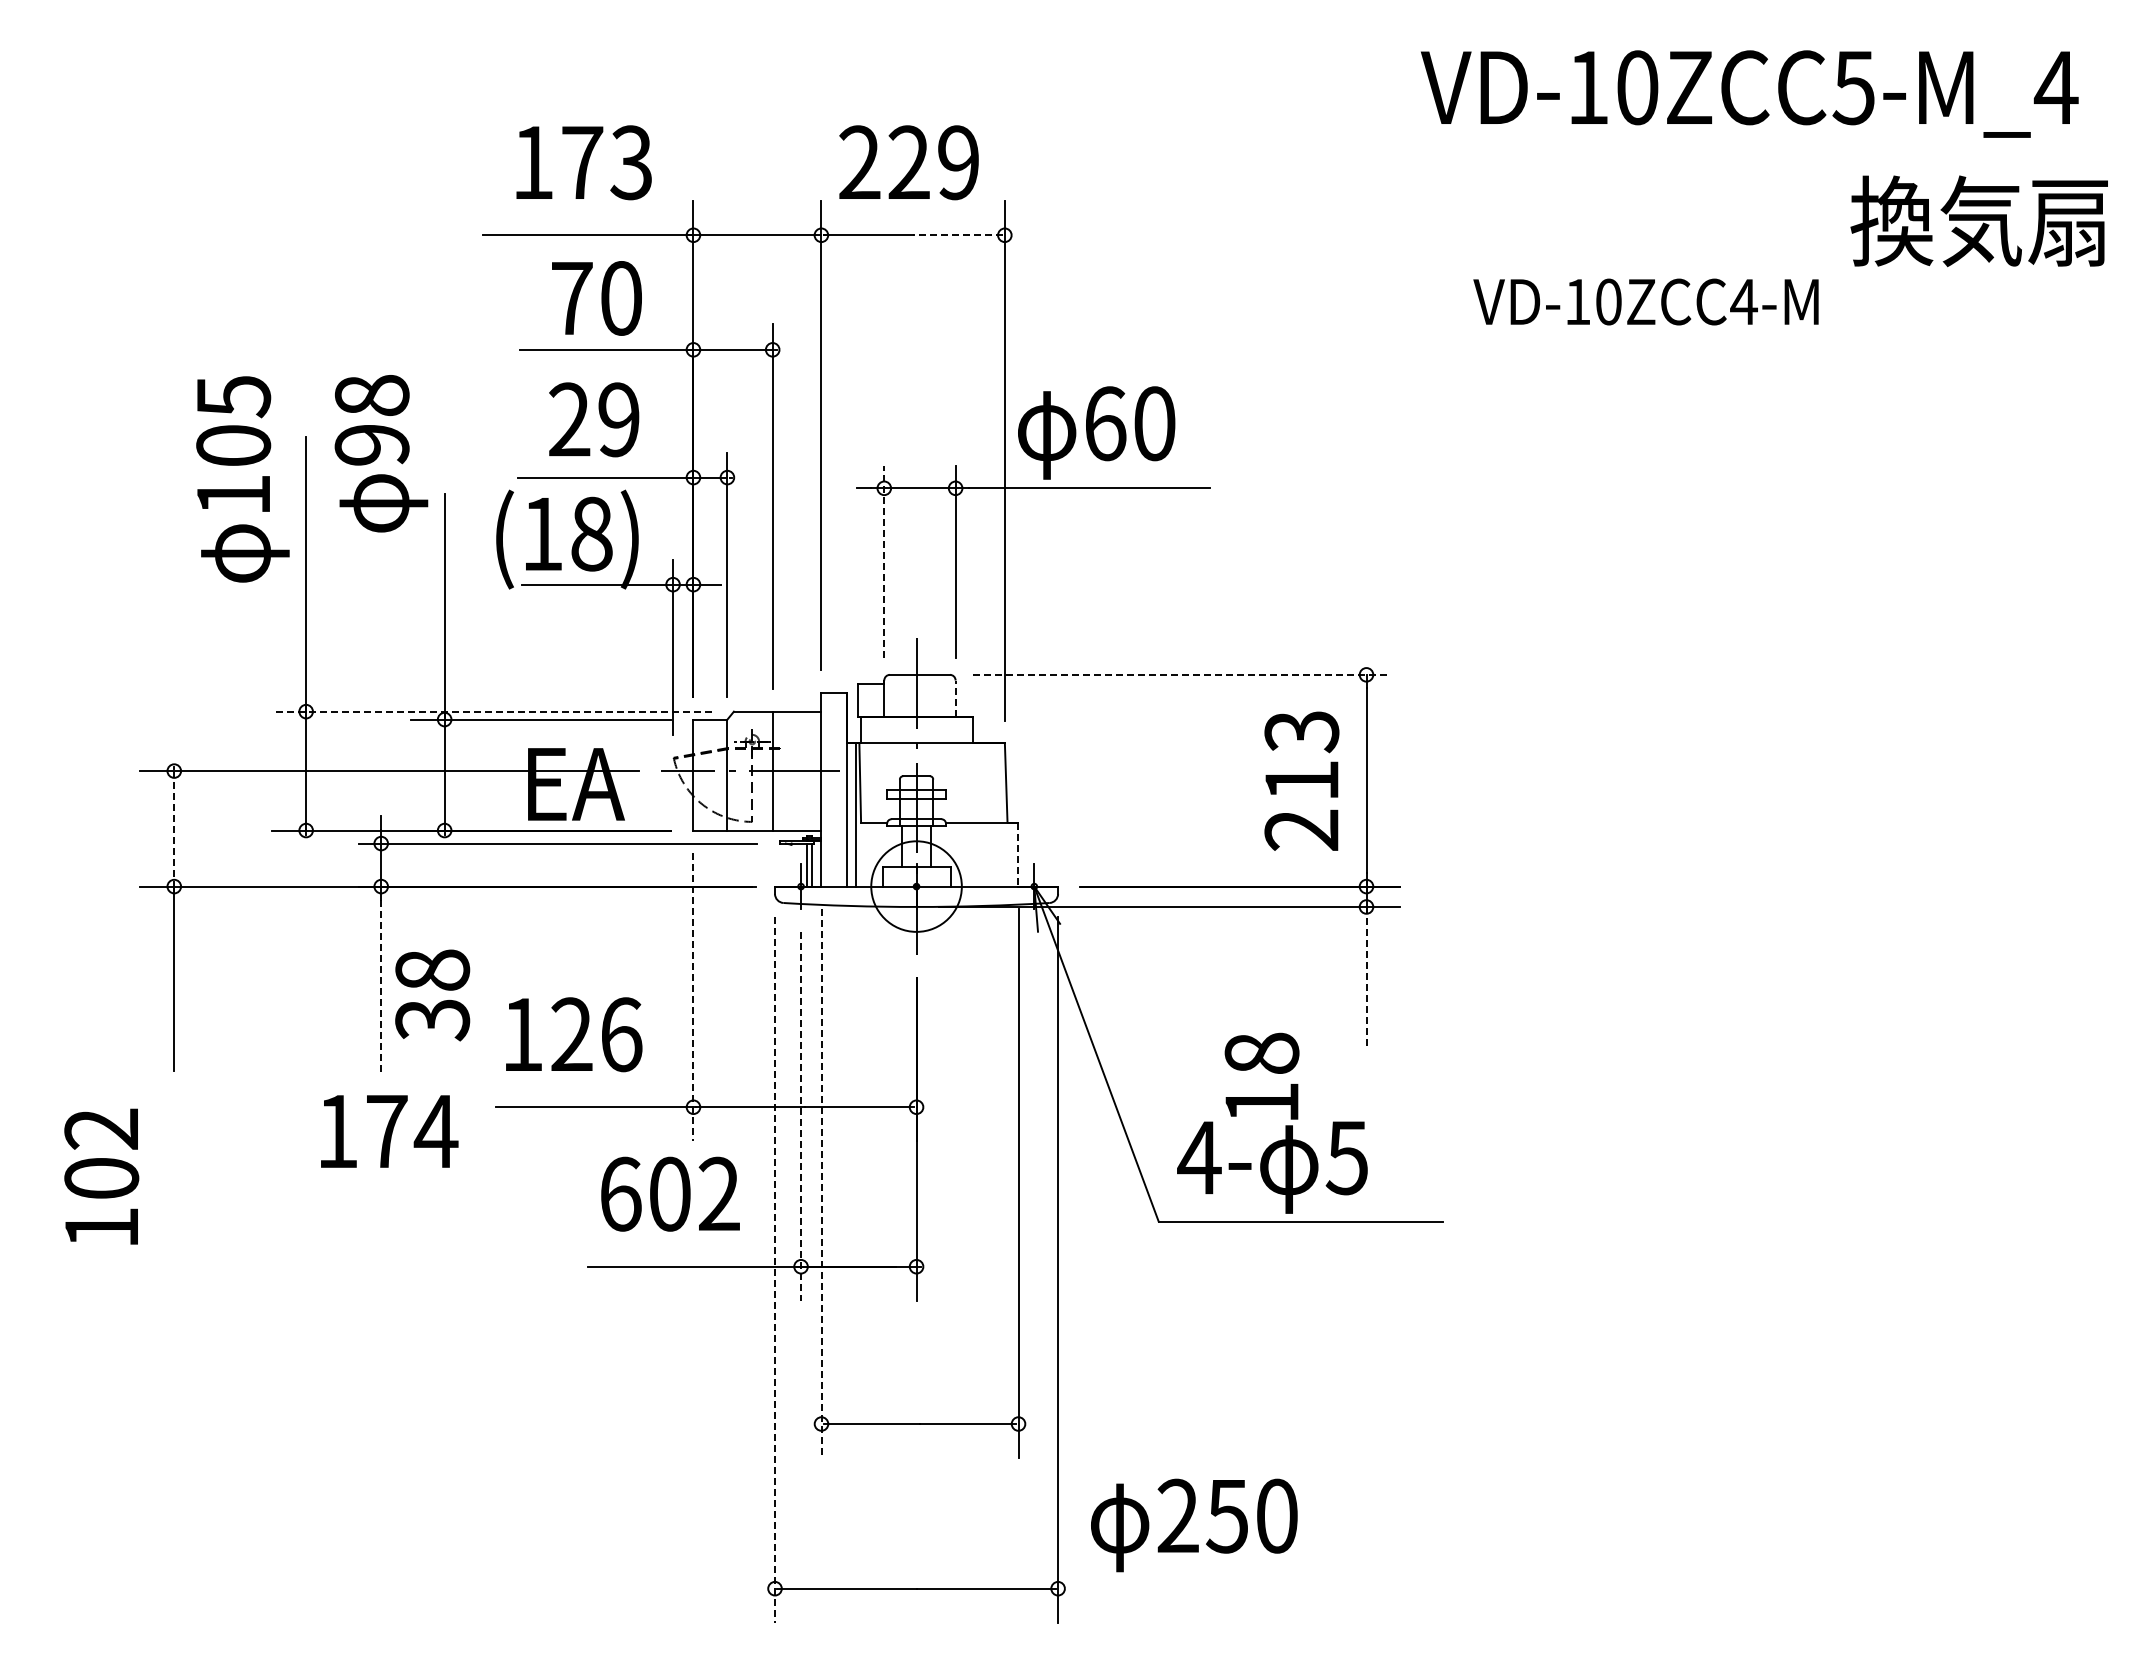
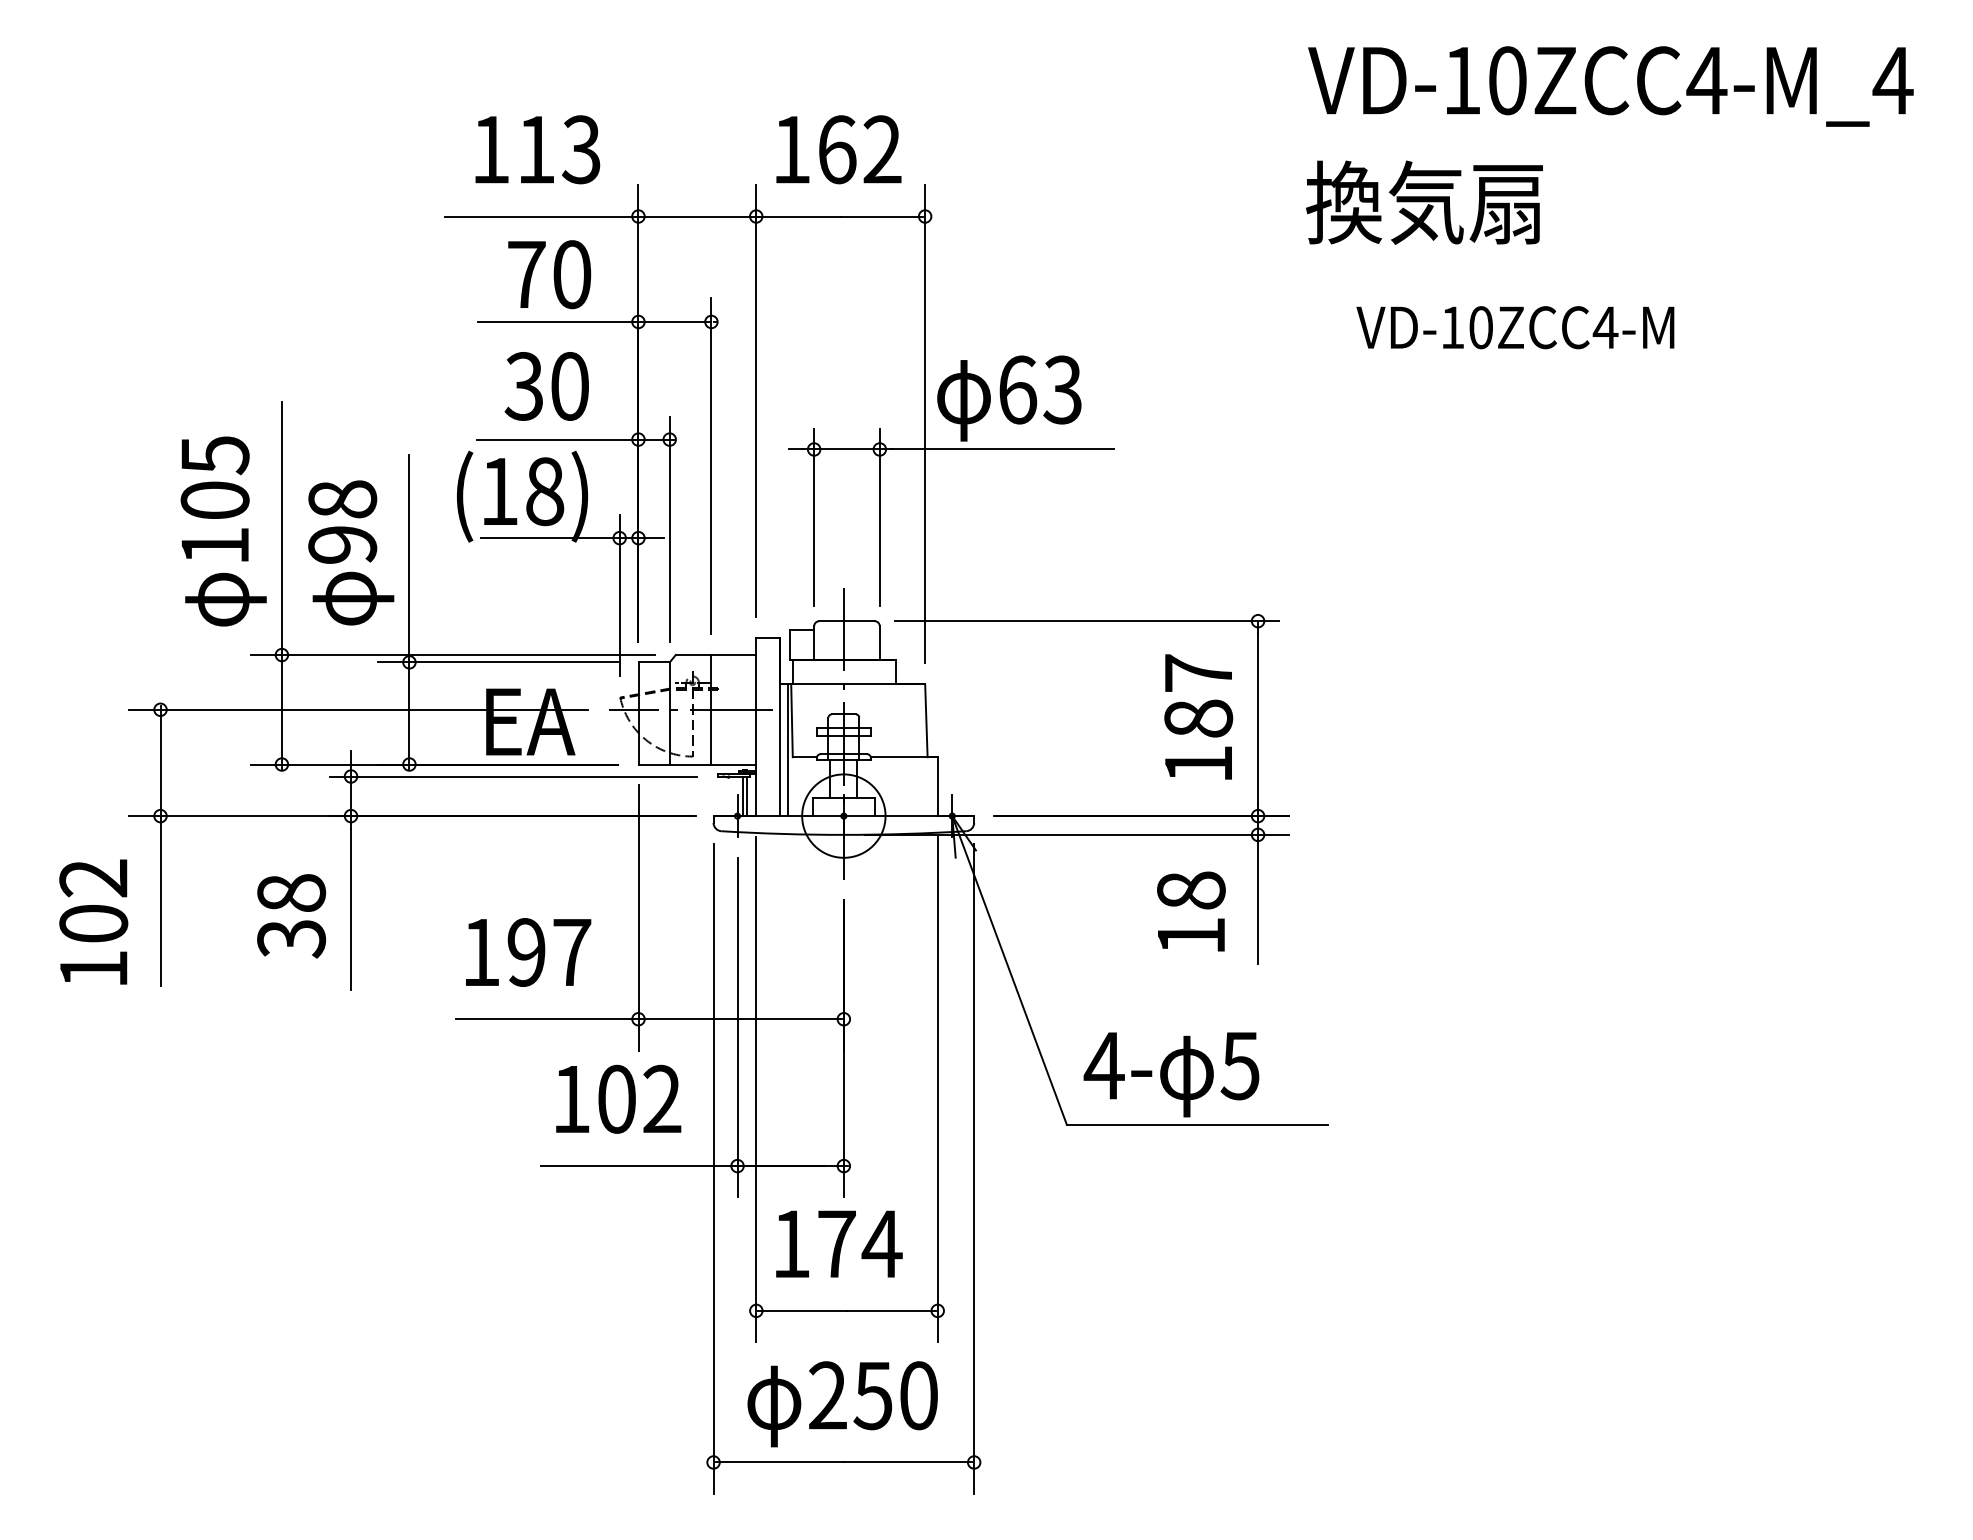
text: (1853, 88) -> (1706, 81), VD-10ZCC5-M_4 -> VD-10ZCC4-M_4
text: (582, 162) -> (536, 149), 173 -> 113
text: (909, 162) -> (837, 149), 229 -> 162
text: (1978, 221) -> (1423, 202), moved
line: (957, 235) -> (881, 216), dashed -> solid
text: (1645, 301) -> (1514, 327), moved
text: (593, 419) -> (546, 386), 29 -> 30
text: (1154, 423) -> (1062, 389), 60 -> 63
text: (381, 453) -> (351, 552), moved
text: (242, 479) -> (223, 531), moved
line: (884, 561) -> (814, 516), dashed -> solid
line: (1181, 674) -> (1087, 620), dashed -> solid
line: (955, 698) -> (879, 642), dashed -> solid
line: (492, 711) -> (453, 654), dashed -> solid
text: (1301, 780) -> (1198, 718), 213 -> 187
line: (174, 828) -> (160, 762), dashed -> solid
line: (1018, 854) -> (937, 786), dashed -> solid
line: (1366, 977) -> (1258, 899), dashed -> solid
line: (381, 988) -> (351, 909), dashed -> solid
text: (432, 995) -> (291, 916), moved
line: (693, 997) -> (638, 918), dashed -> solid
text: (596, 1034) -> (549, 952), 126 -> 197
text: (1261, 1075) -> (1190, 910), moved
line: (801, 1116) -> (737, 1027), dashed -> solid
text: (389, 1131) -> (839, 1244), moved
text: (101, 1176) -> (93, 921), moved
line: (821, 1184) -> (756, 1090), dashed -> solid
text: (621, 1193) -> (572, 1098), 602 -> 102
line: (775, 1270) -> (714, 1169), dashed -> solid
text: (1194, 1525) -> (842, 1404), moved

